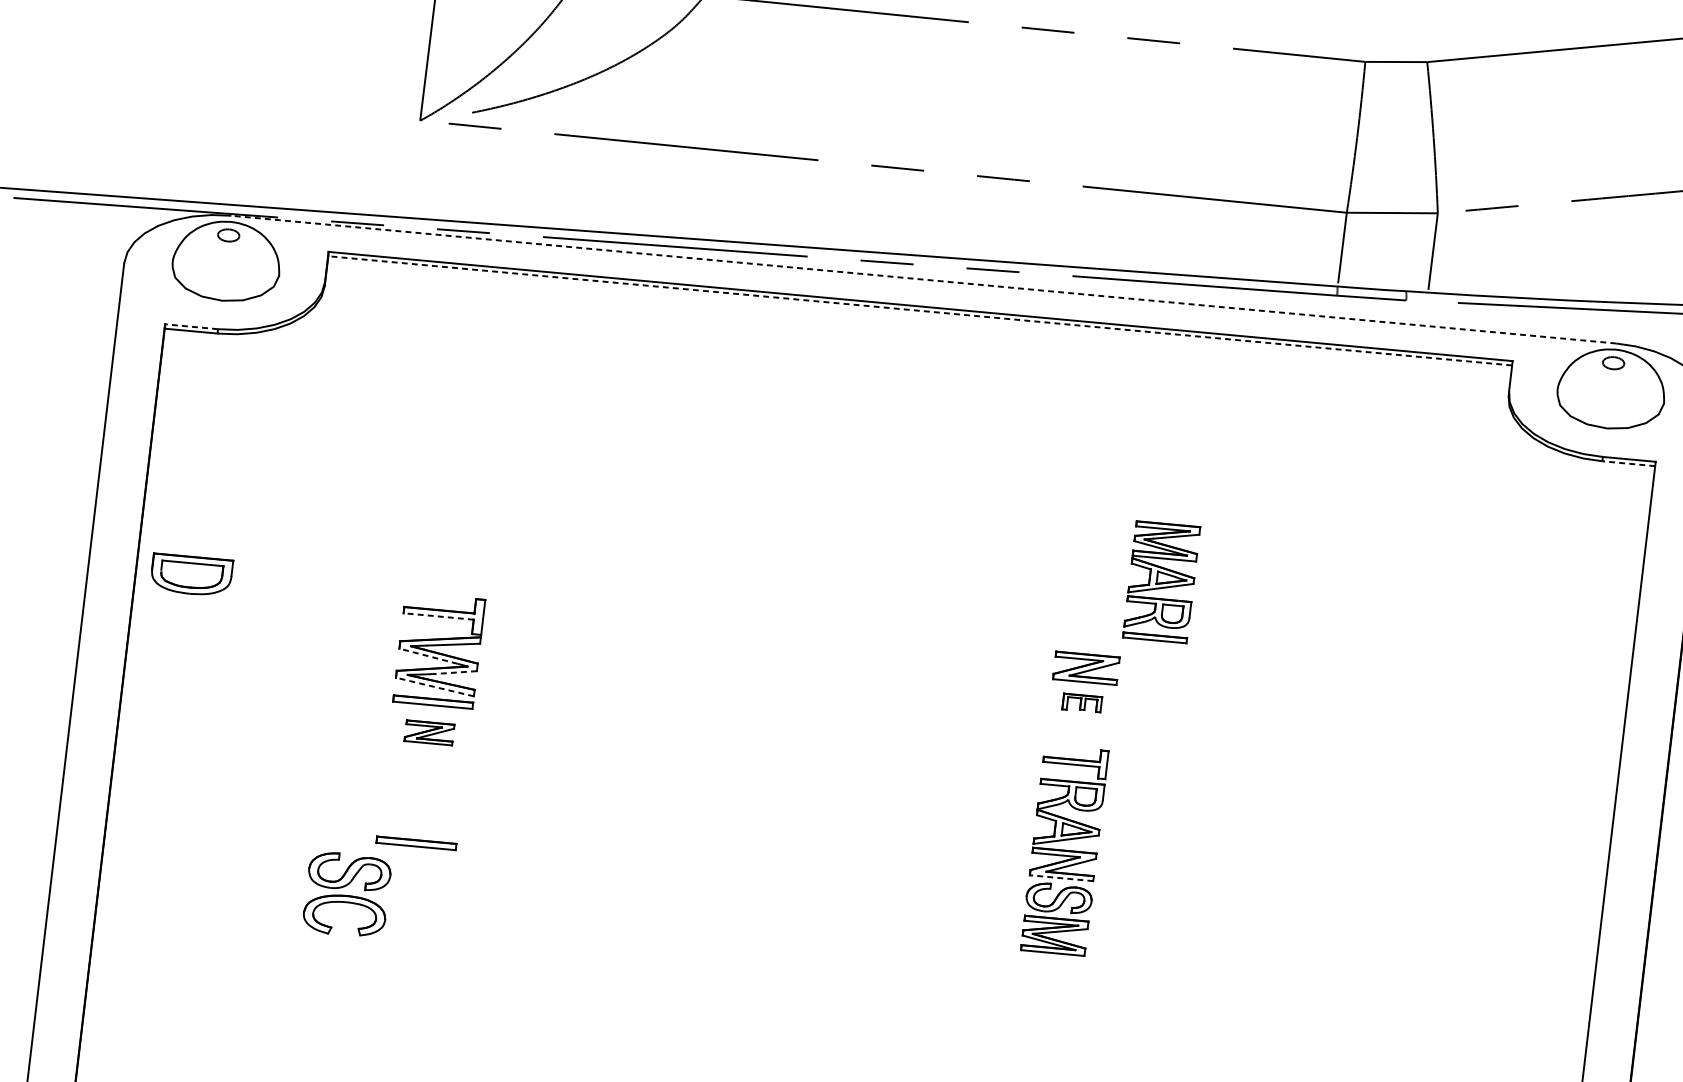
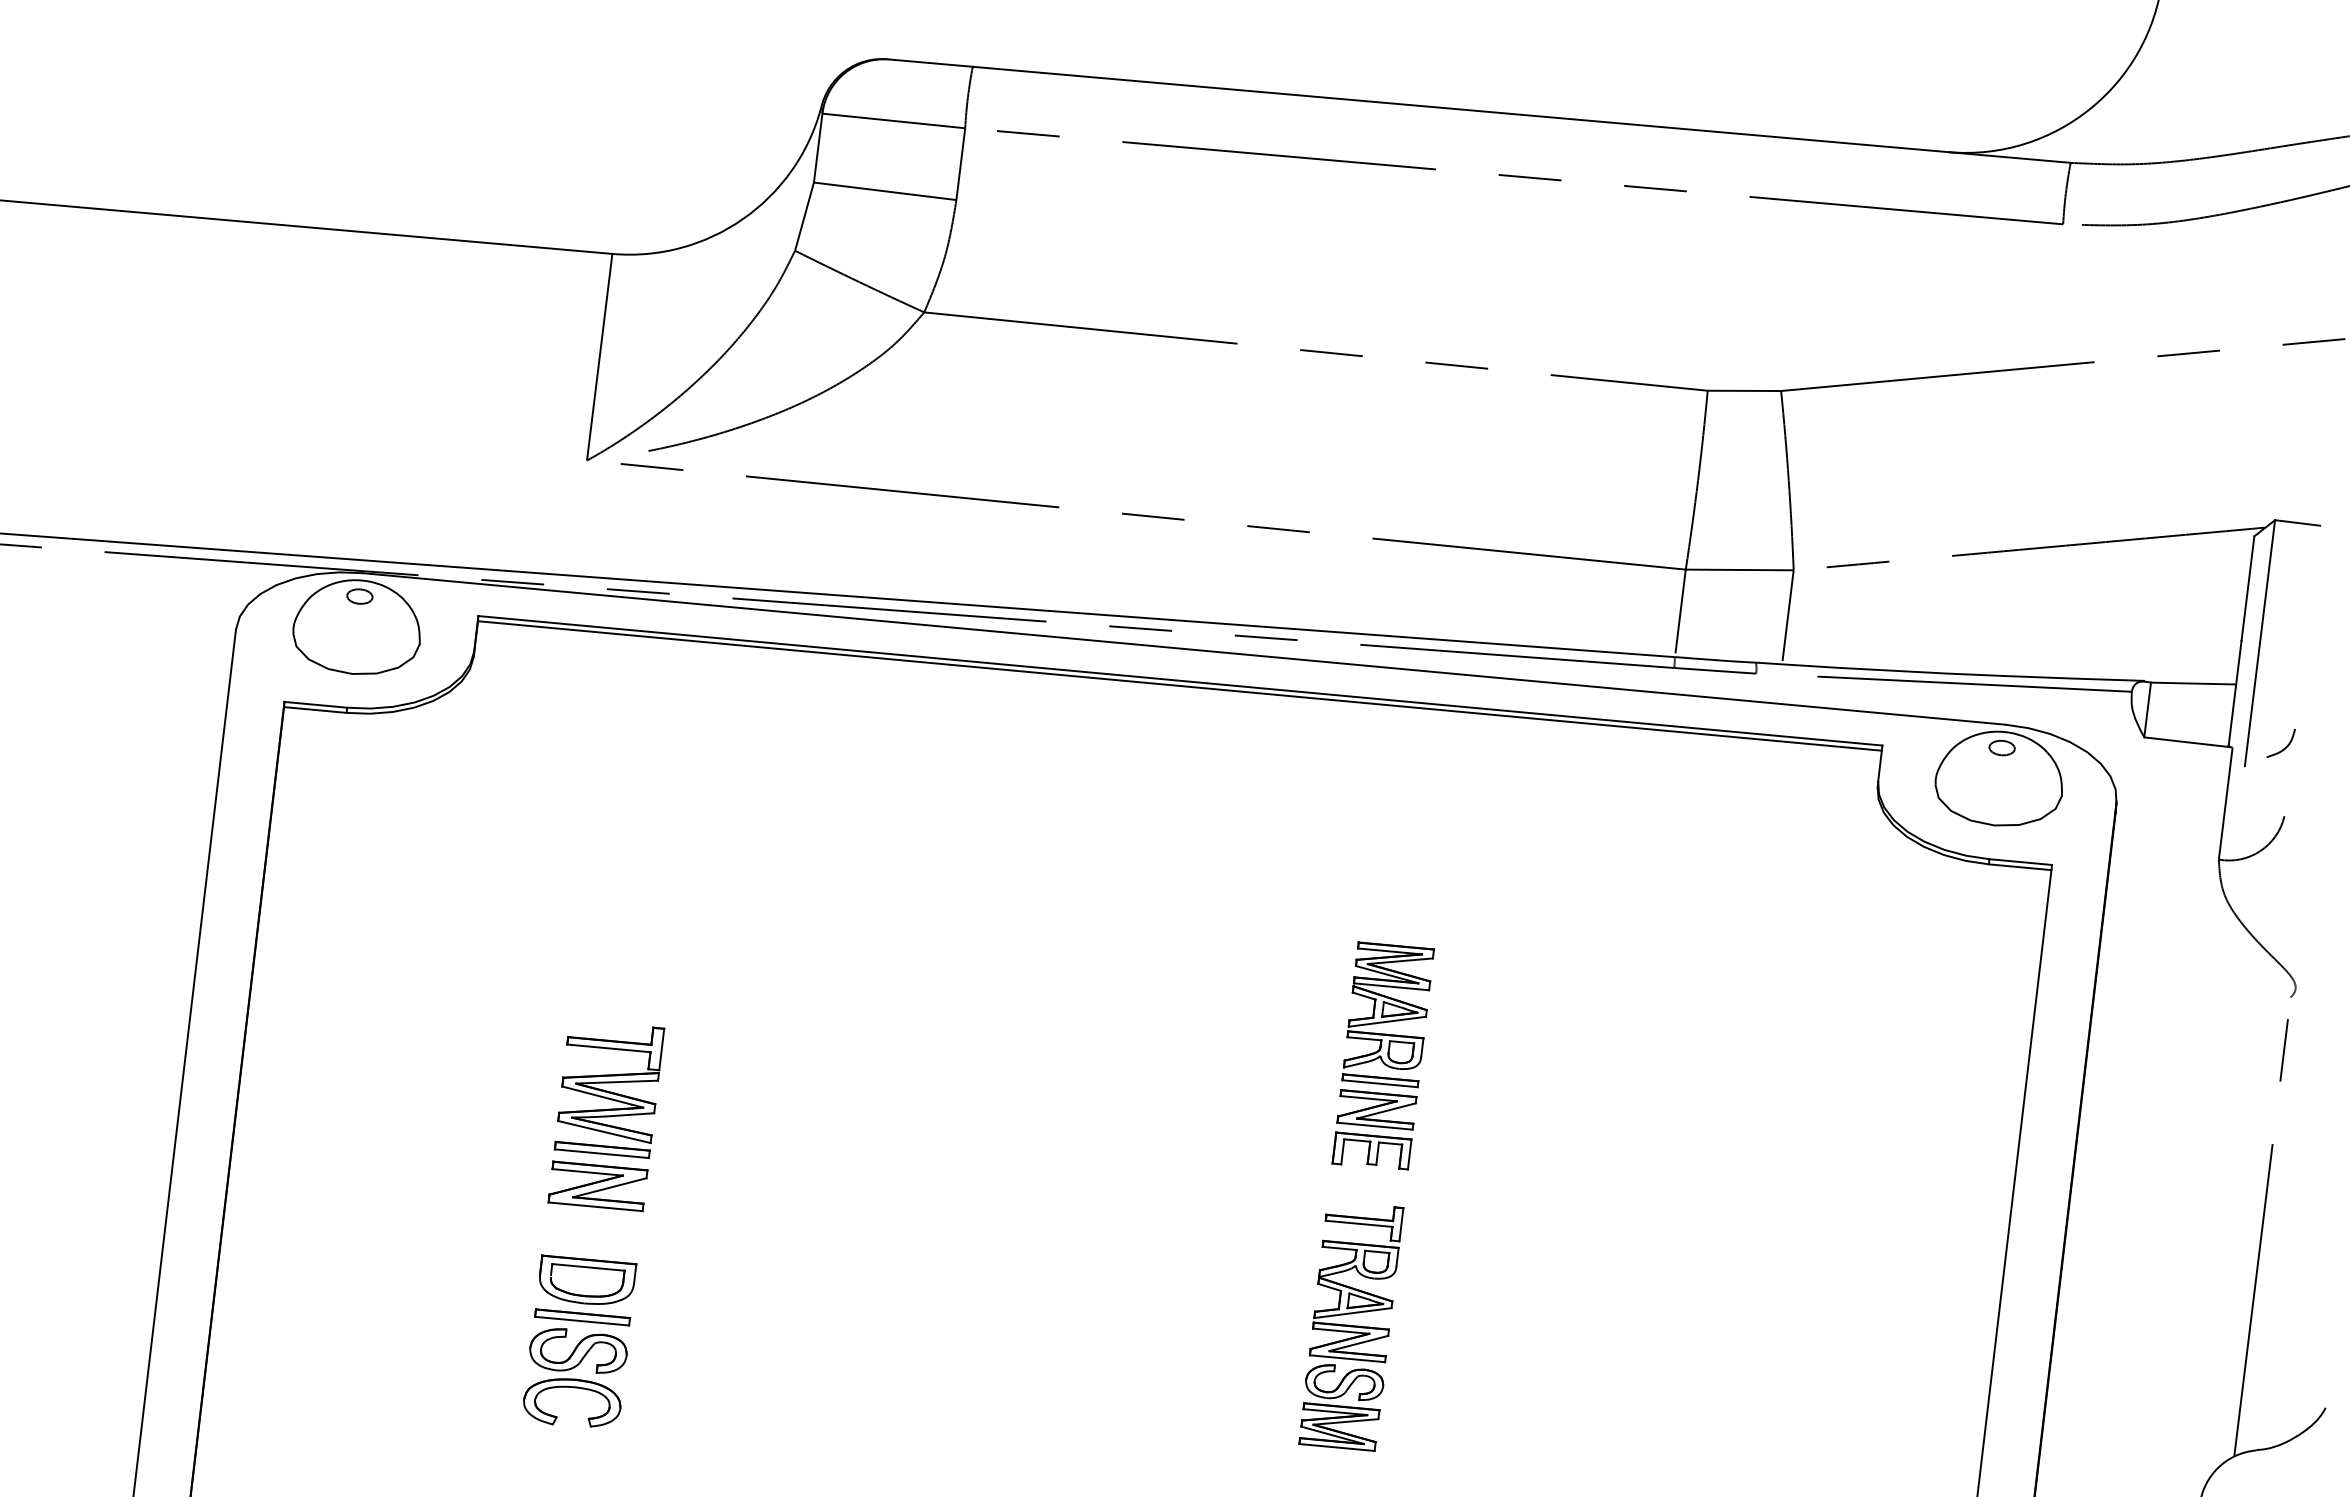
line: (924, 279) -> (1184, 648), dashed -> solid
line: (919, 310) -> (1179, 685), dashed -> solid
line: (191, 326) -> (315, 704), dashed -> solid
line: (1628, 463) -> (2019, 867), dashed -> solid
part: (192, 573) -> (588, 1279), moved
part: (1161, 582) -> (1387, 1014), moved
line: (438, 616) -> (608, 1048), dashed -> solid
line: (428, 656) -> (596, 1095), dashed -> solid
line: (456, 672) -> (629, 1114), dashed -> solid
line: (434, 687) -> (604, 1132), dashed -> solid
part: (1081, 702) -> (1371, 1150), size x1.67
part: (429, 732) -> (597, 1186), size x1.67
line: (1061, 878) -> (1347, 1358), dashed -> solid
part: (347, 894) -> (575, 1377), moved

